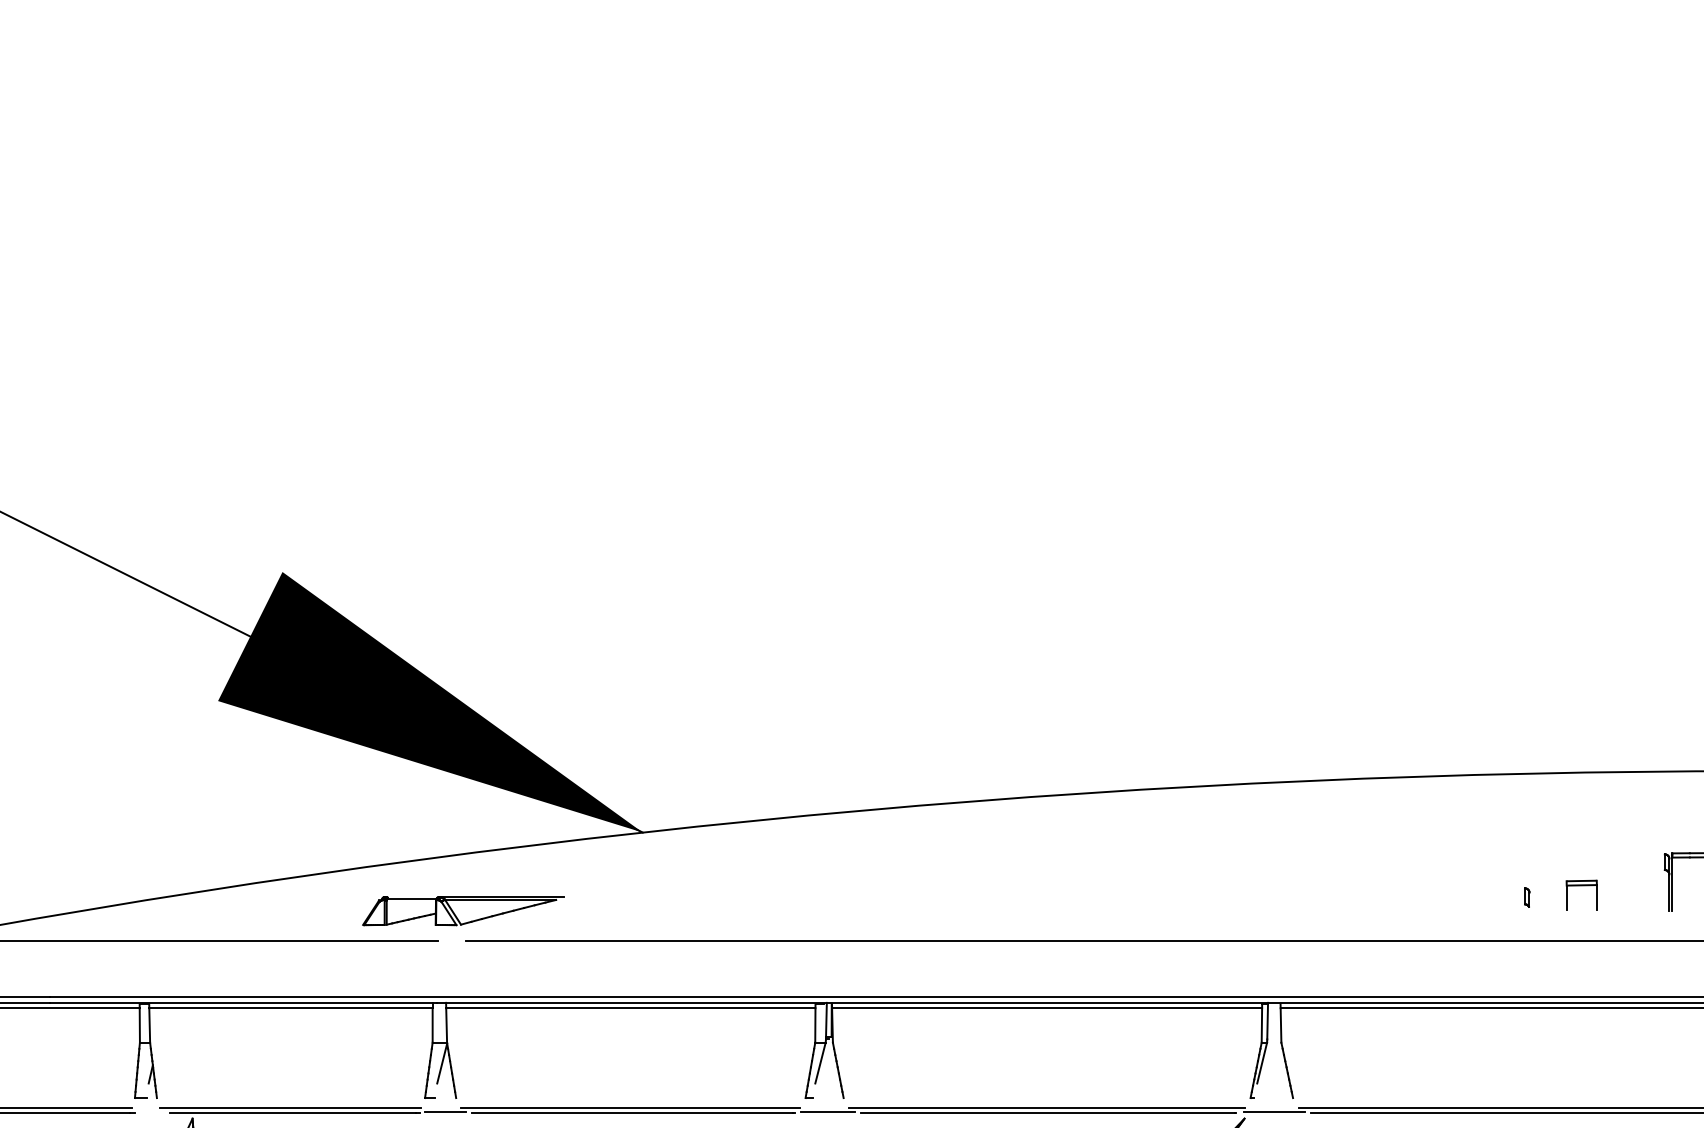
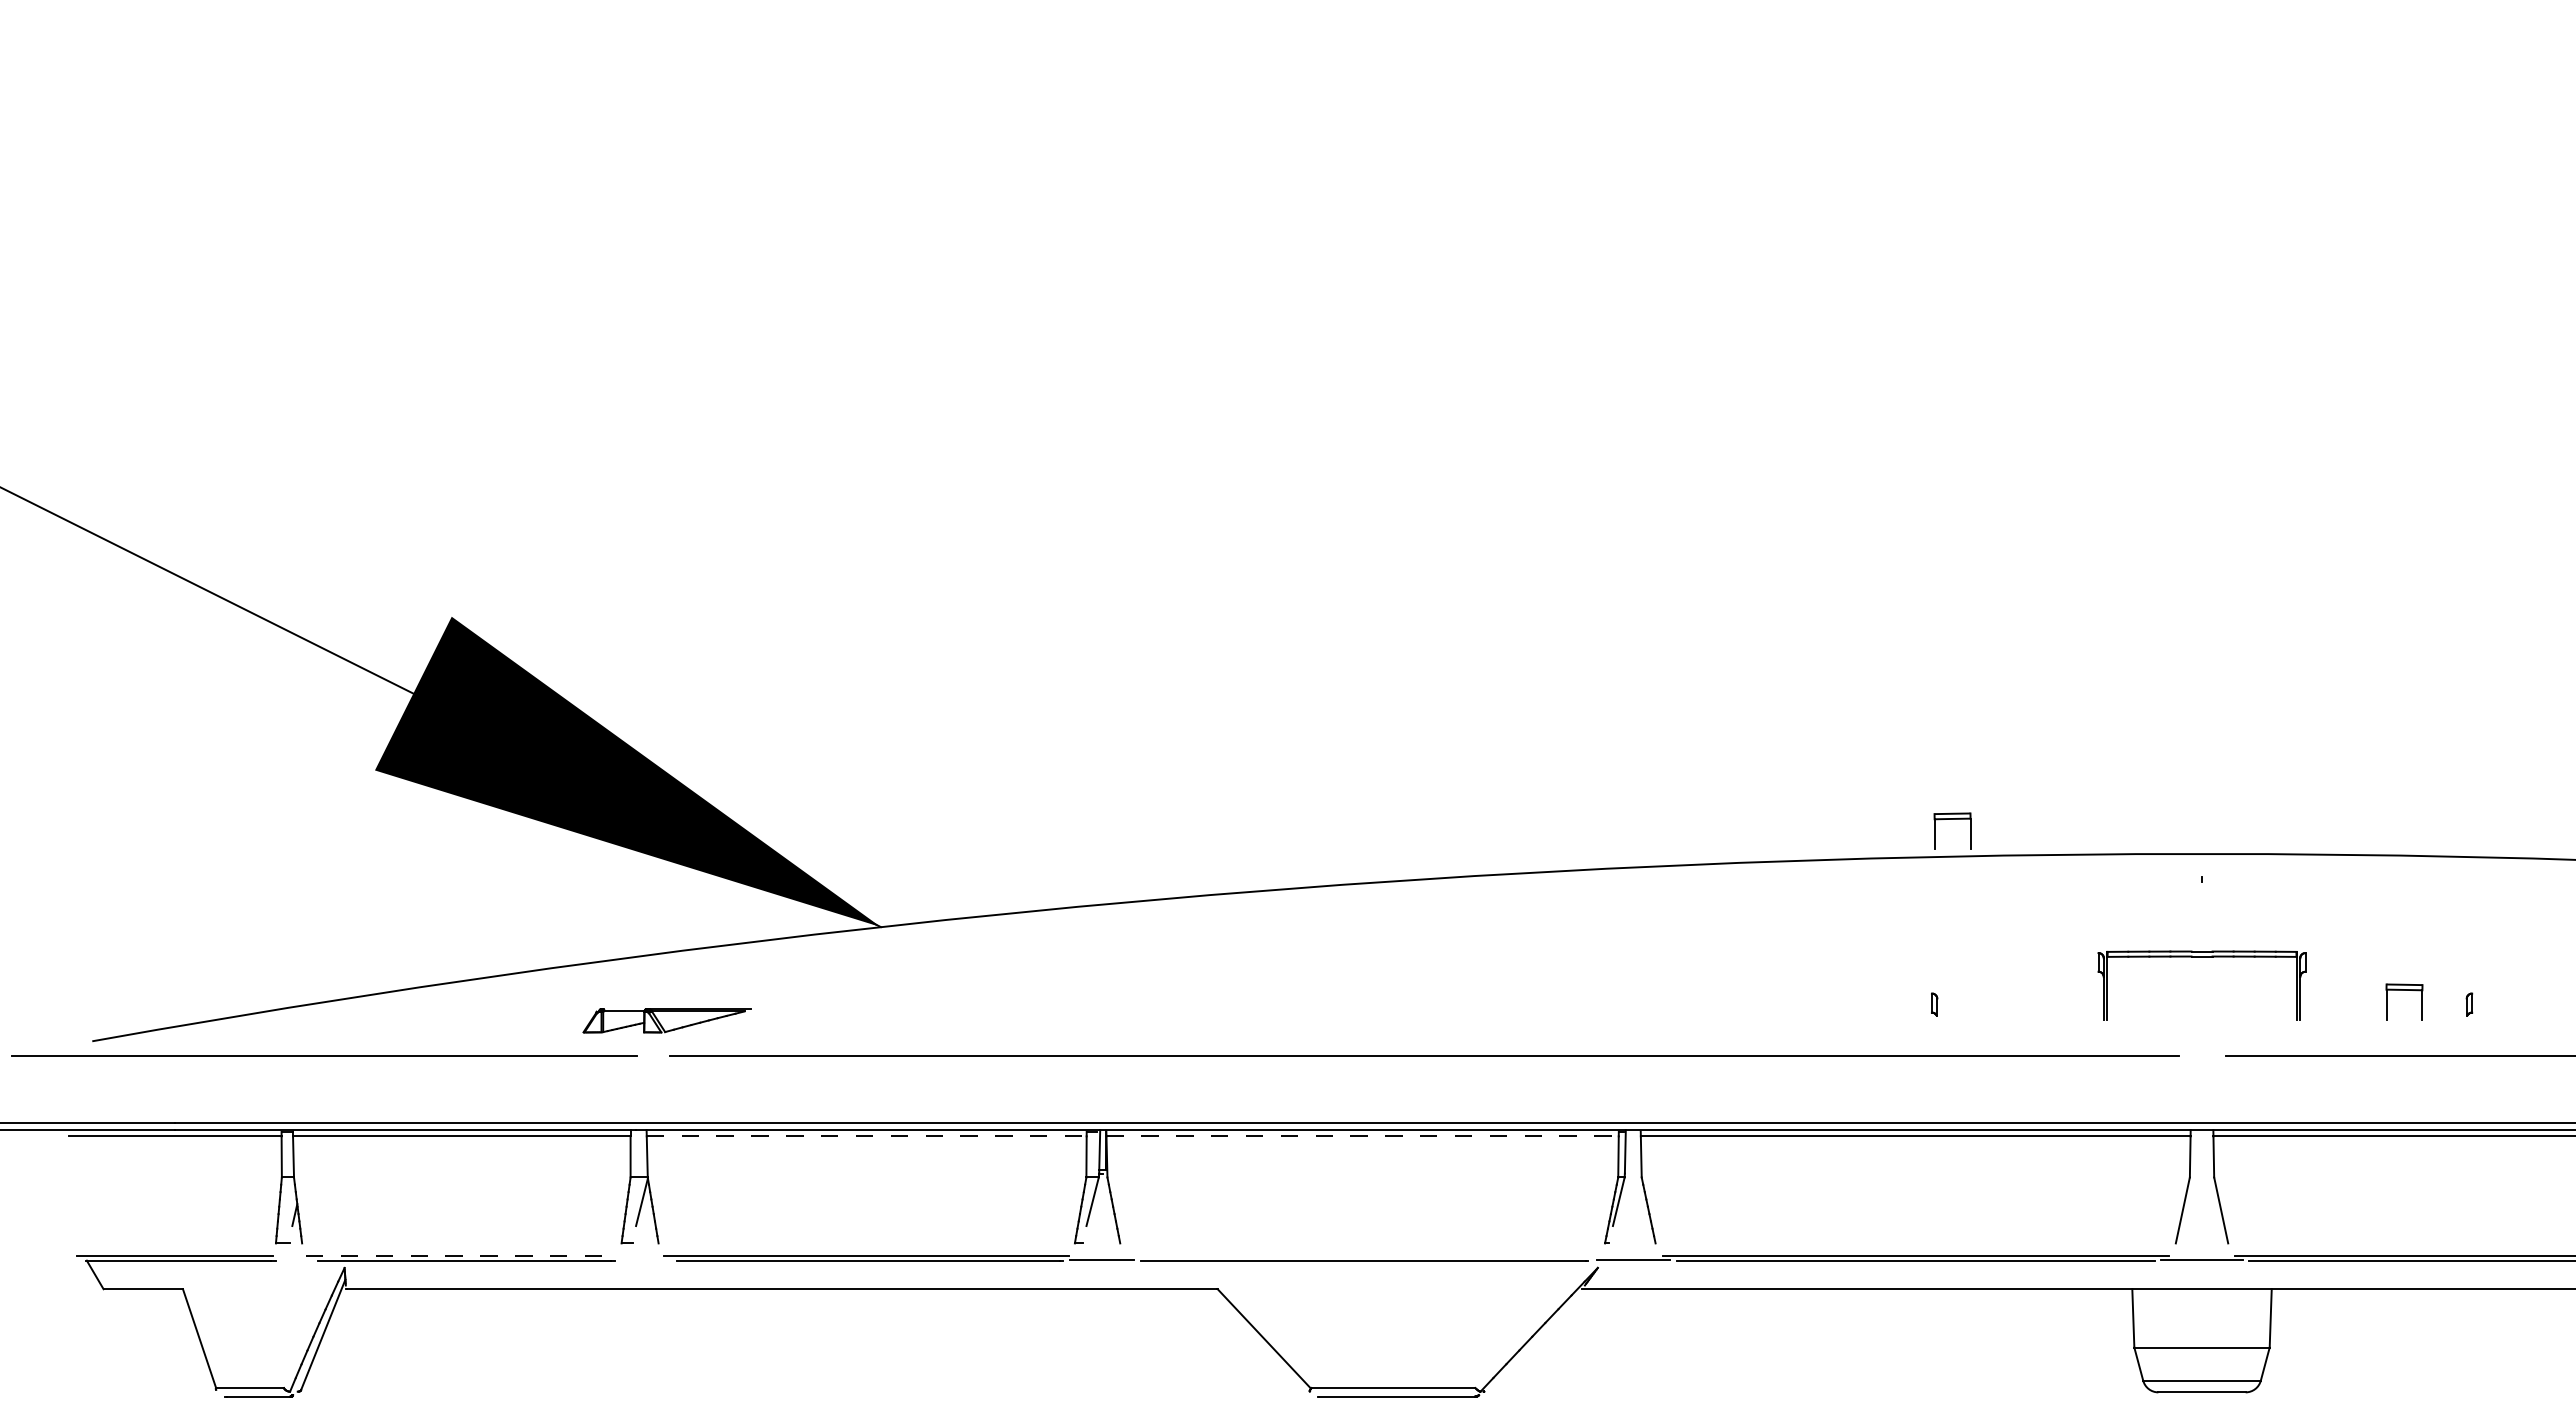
part: (1581, 885) -> (1952, 819), moved
part: (462, 910) -> (666, 1020), size x0.7
line: (630, 1008) -> (866, 1136), solid -> dashed
line: (1047, 1008) -> (1363, 1136), solid -> dashed
line: (290, 1108) -> (461, 1255), solid -> dashed
line: (1047, 1108) -> (1362, 1255), removed
line: (445, 1111) -> (645, 1259), removed

